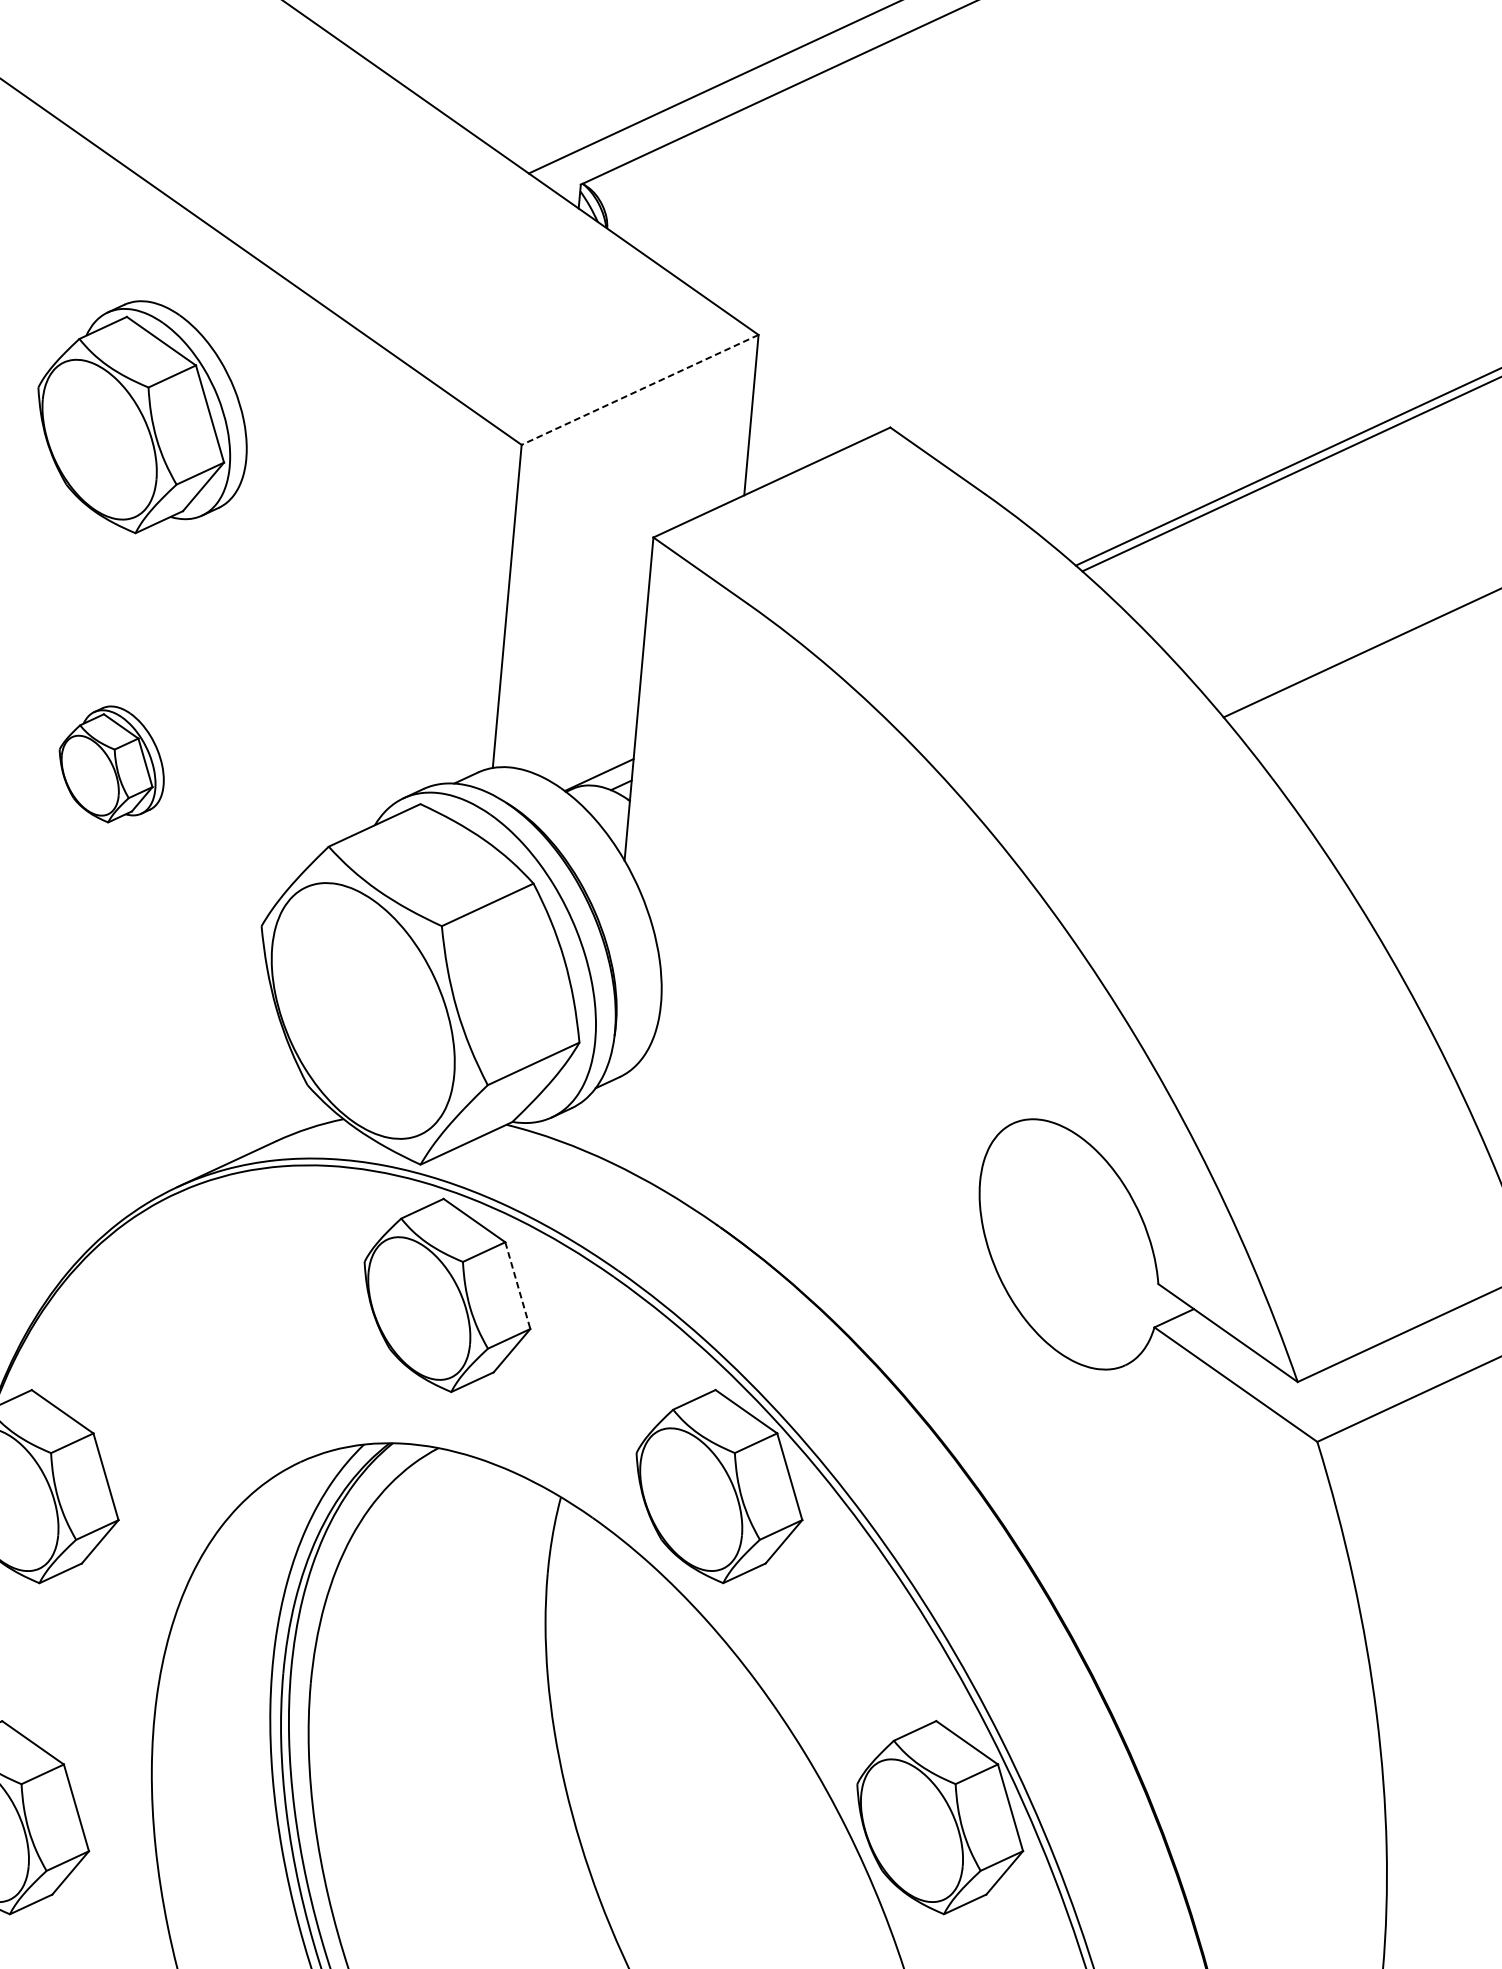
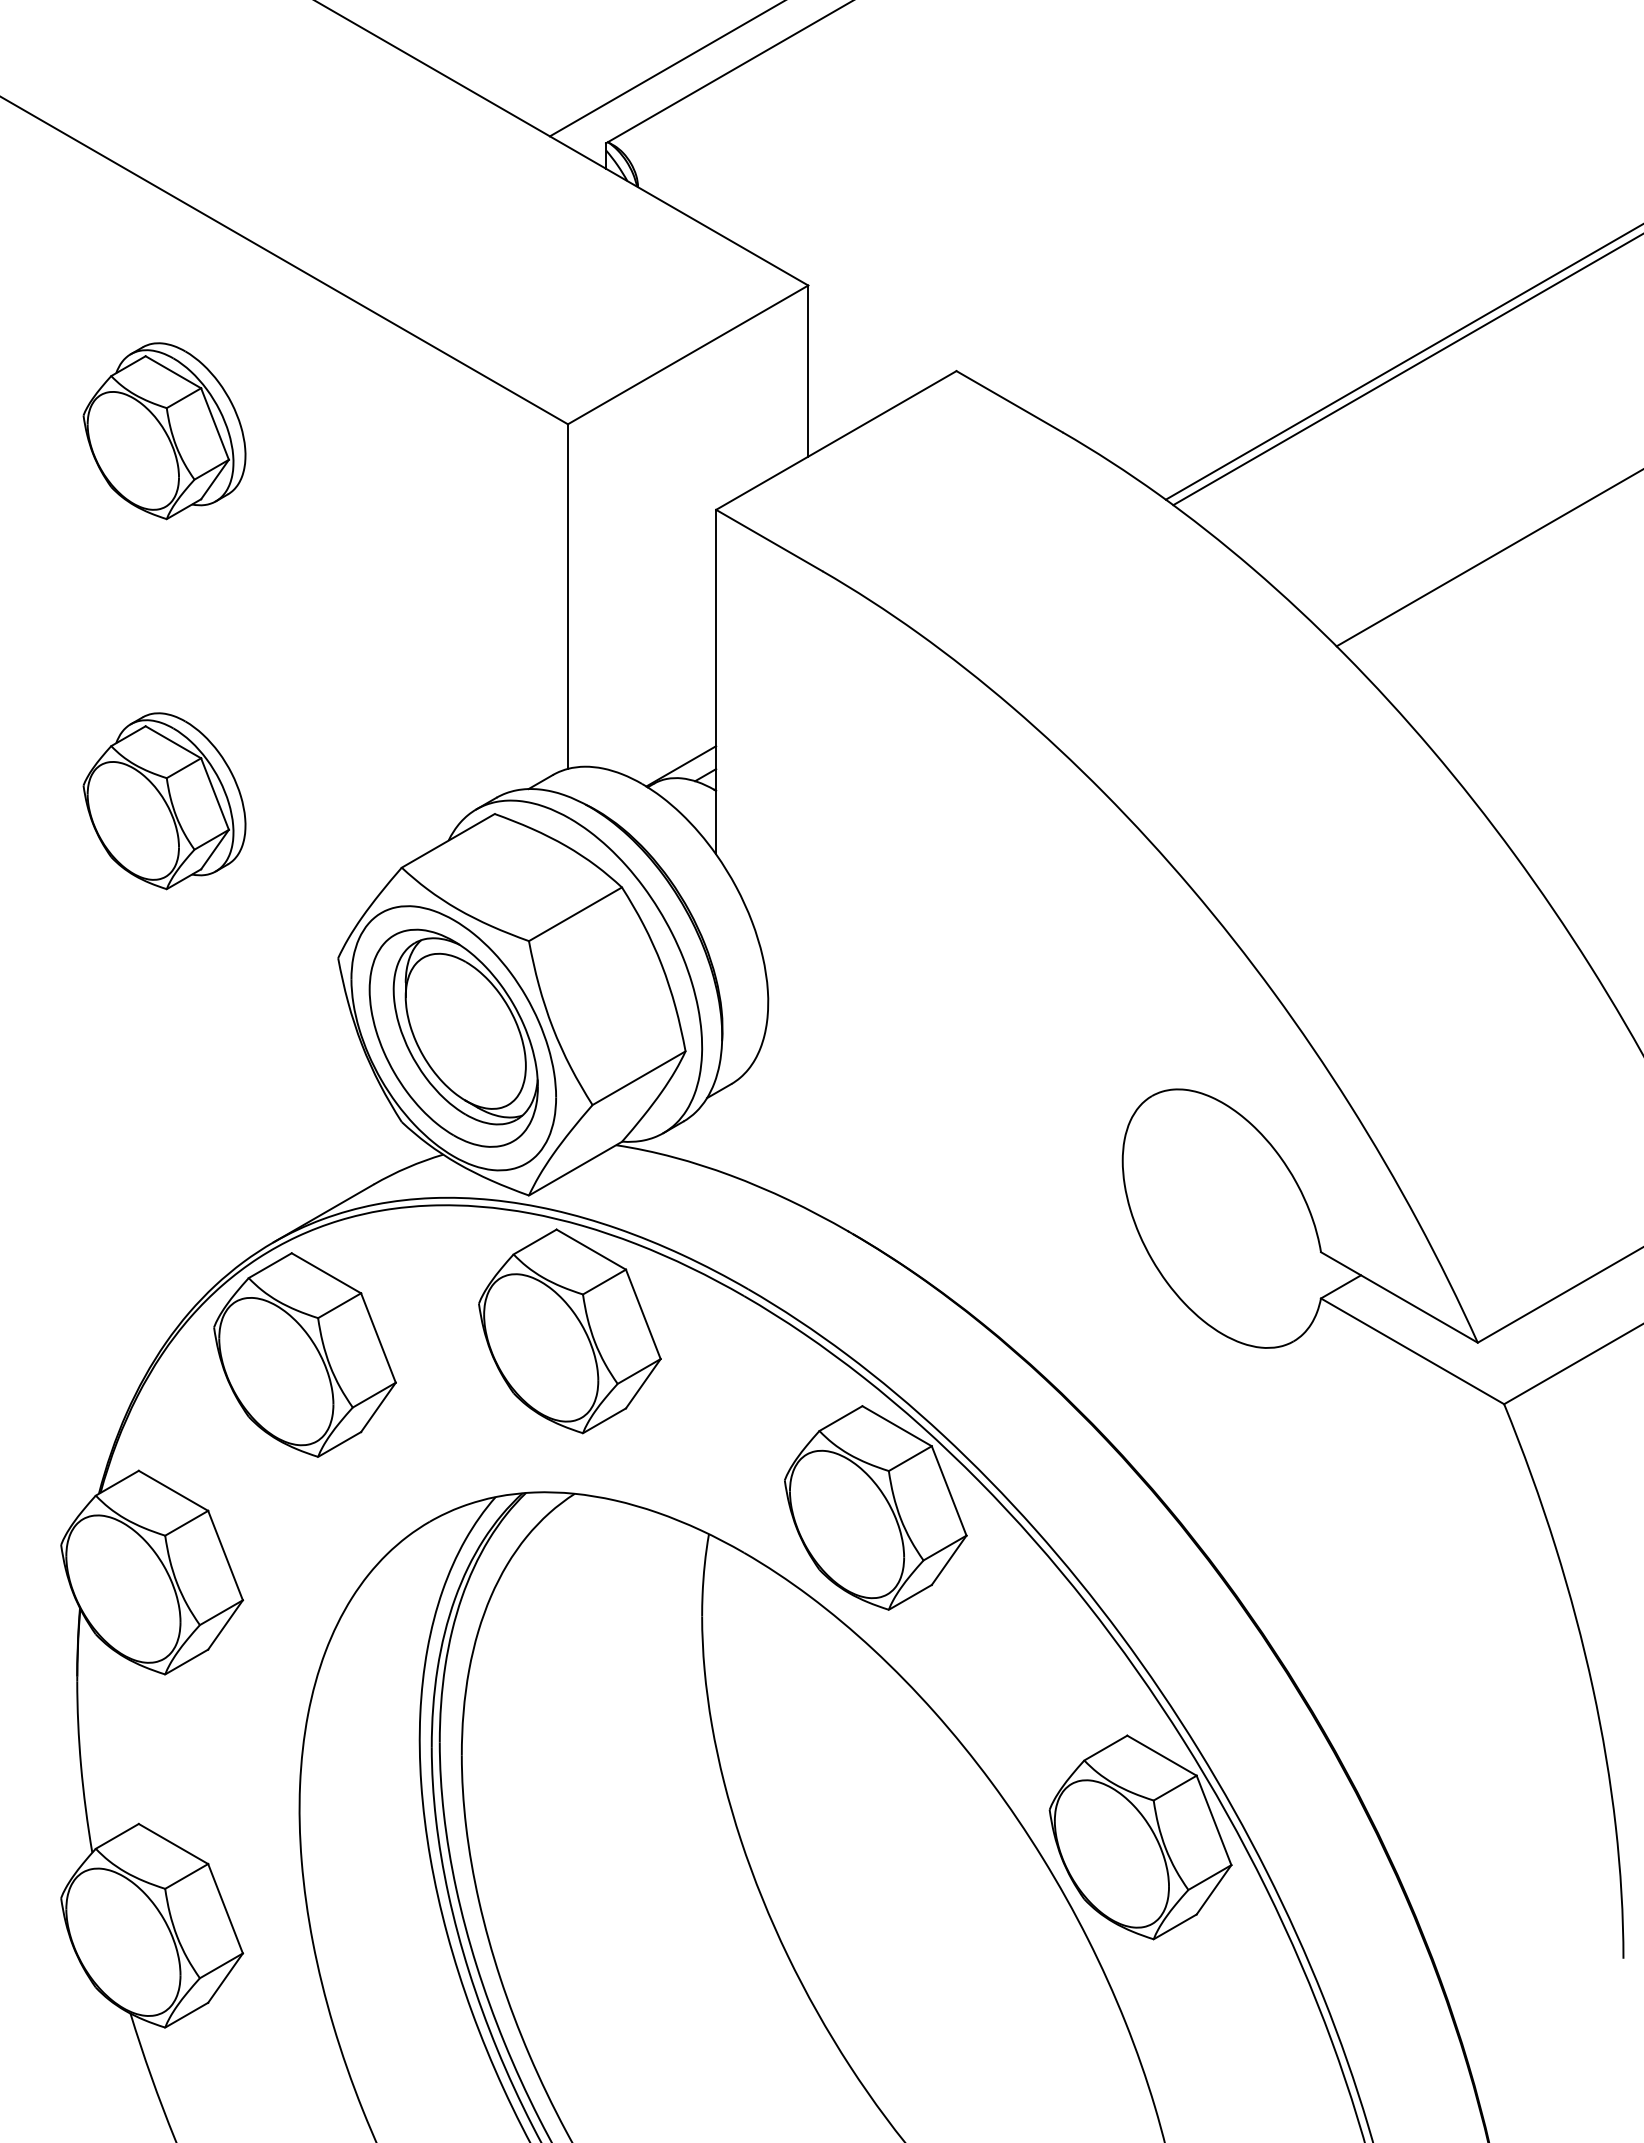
line: (640, 389) -> (688, 354), dashed -> solid
part: (142, 417) -> (164, 431), size x0.71
part: (111, 764) -> (164, 801), size x1.43
part: (363, 1010) -> (453, 1037), added
line: (517, 1285) -> (643, 1314), dashed -> solid
part: (196, 1294) -> (304, 1354), added

